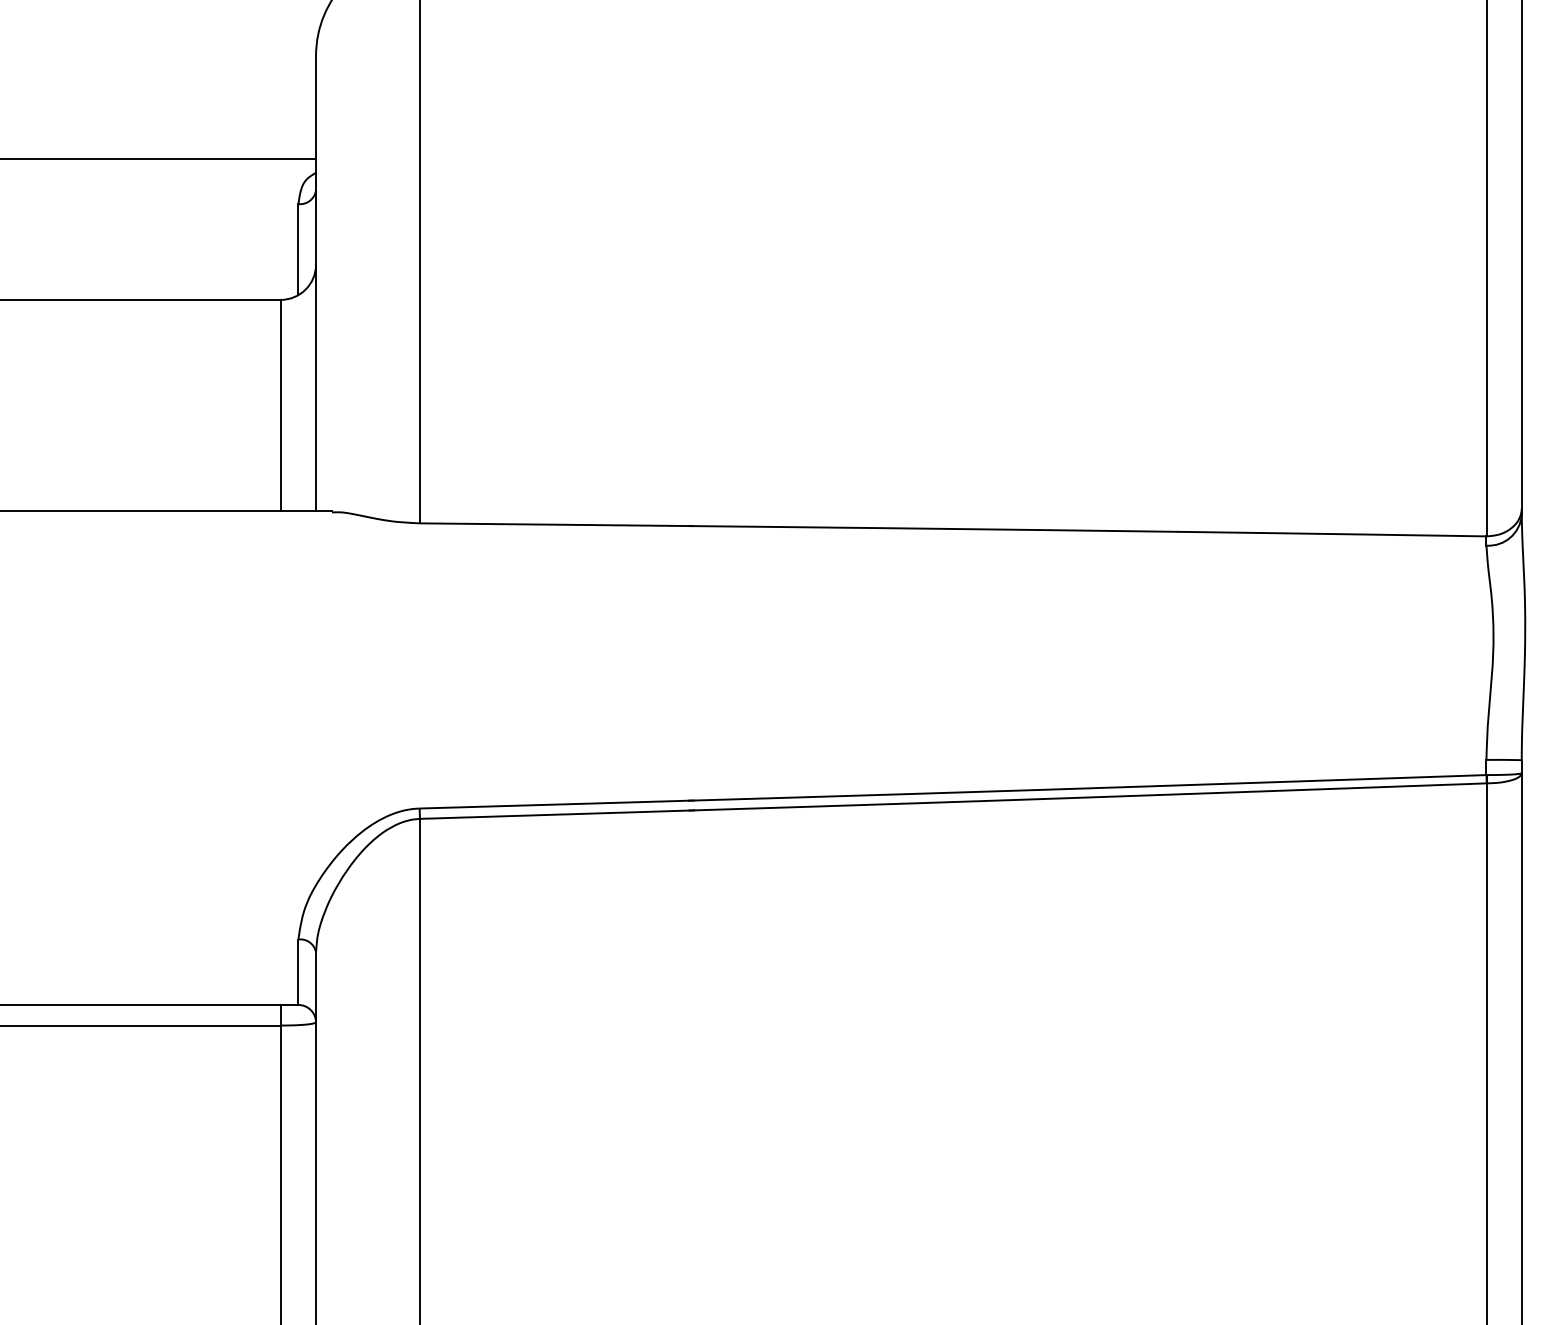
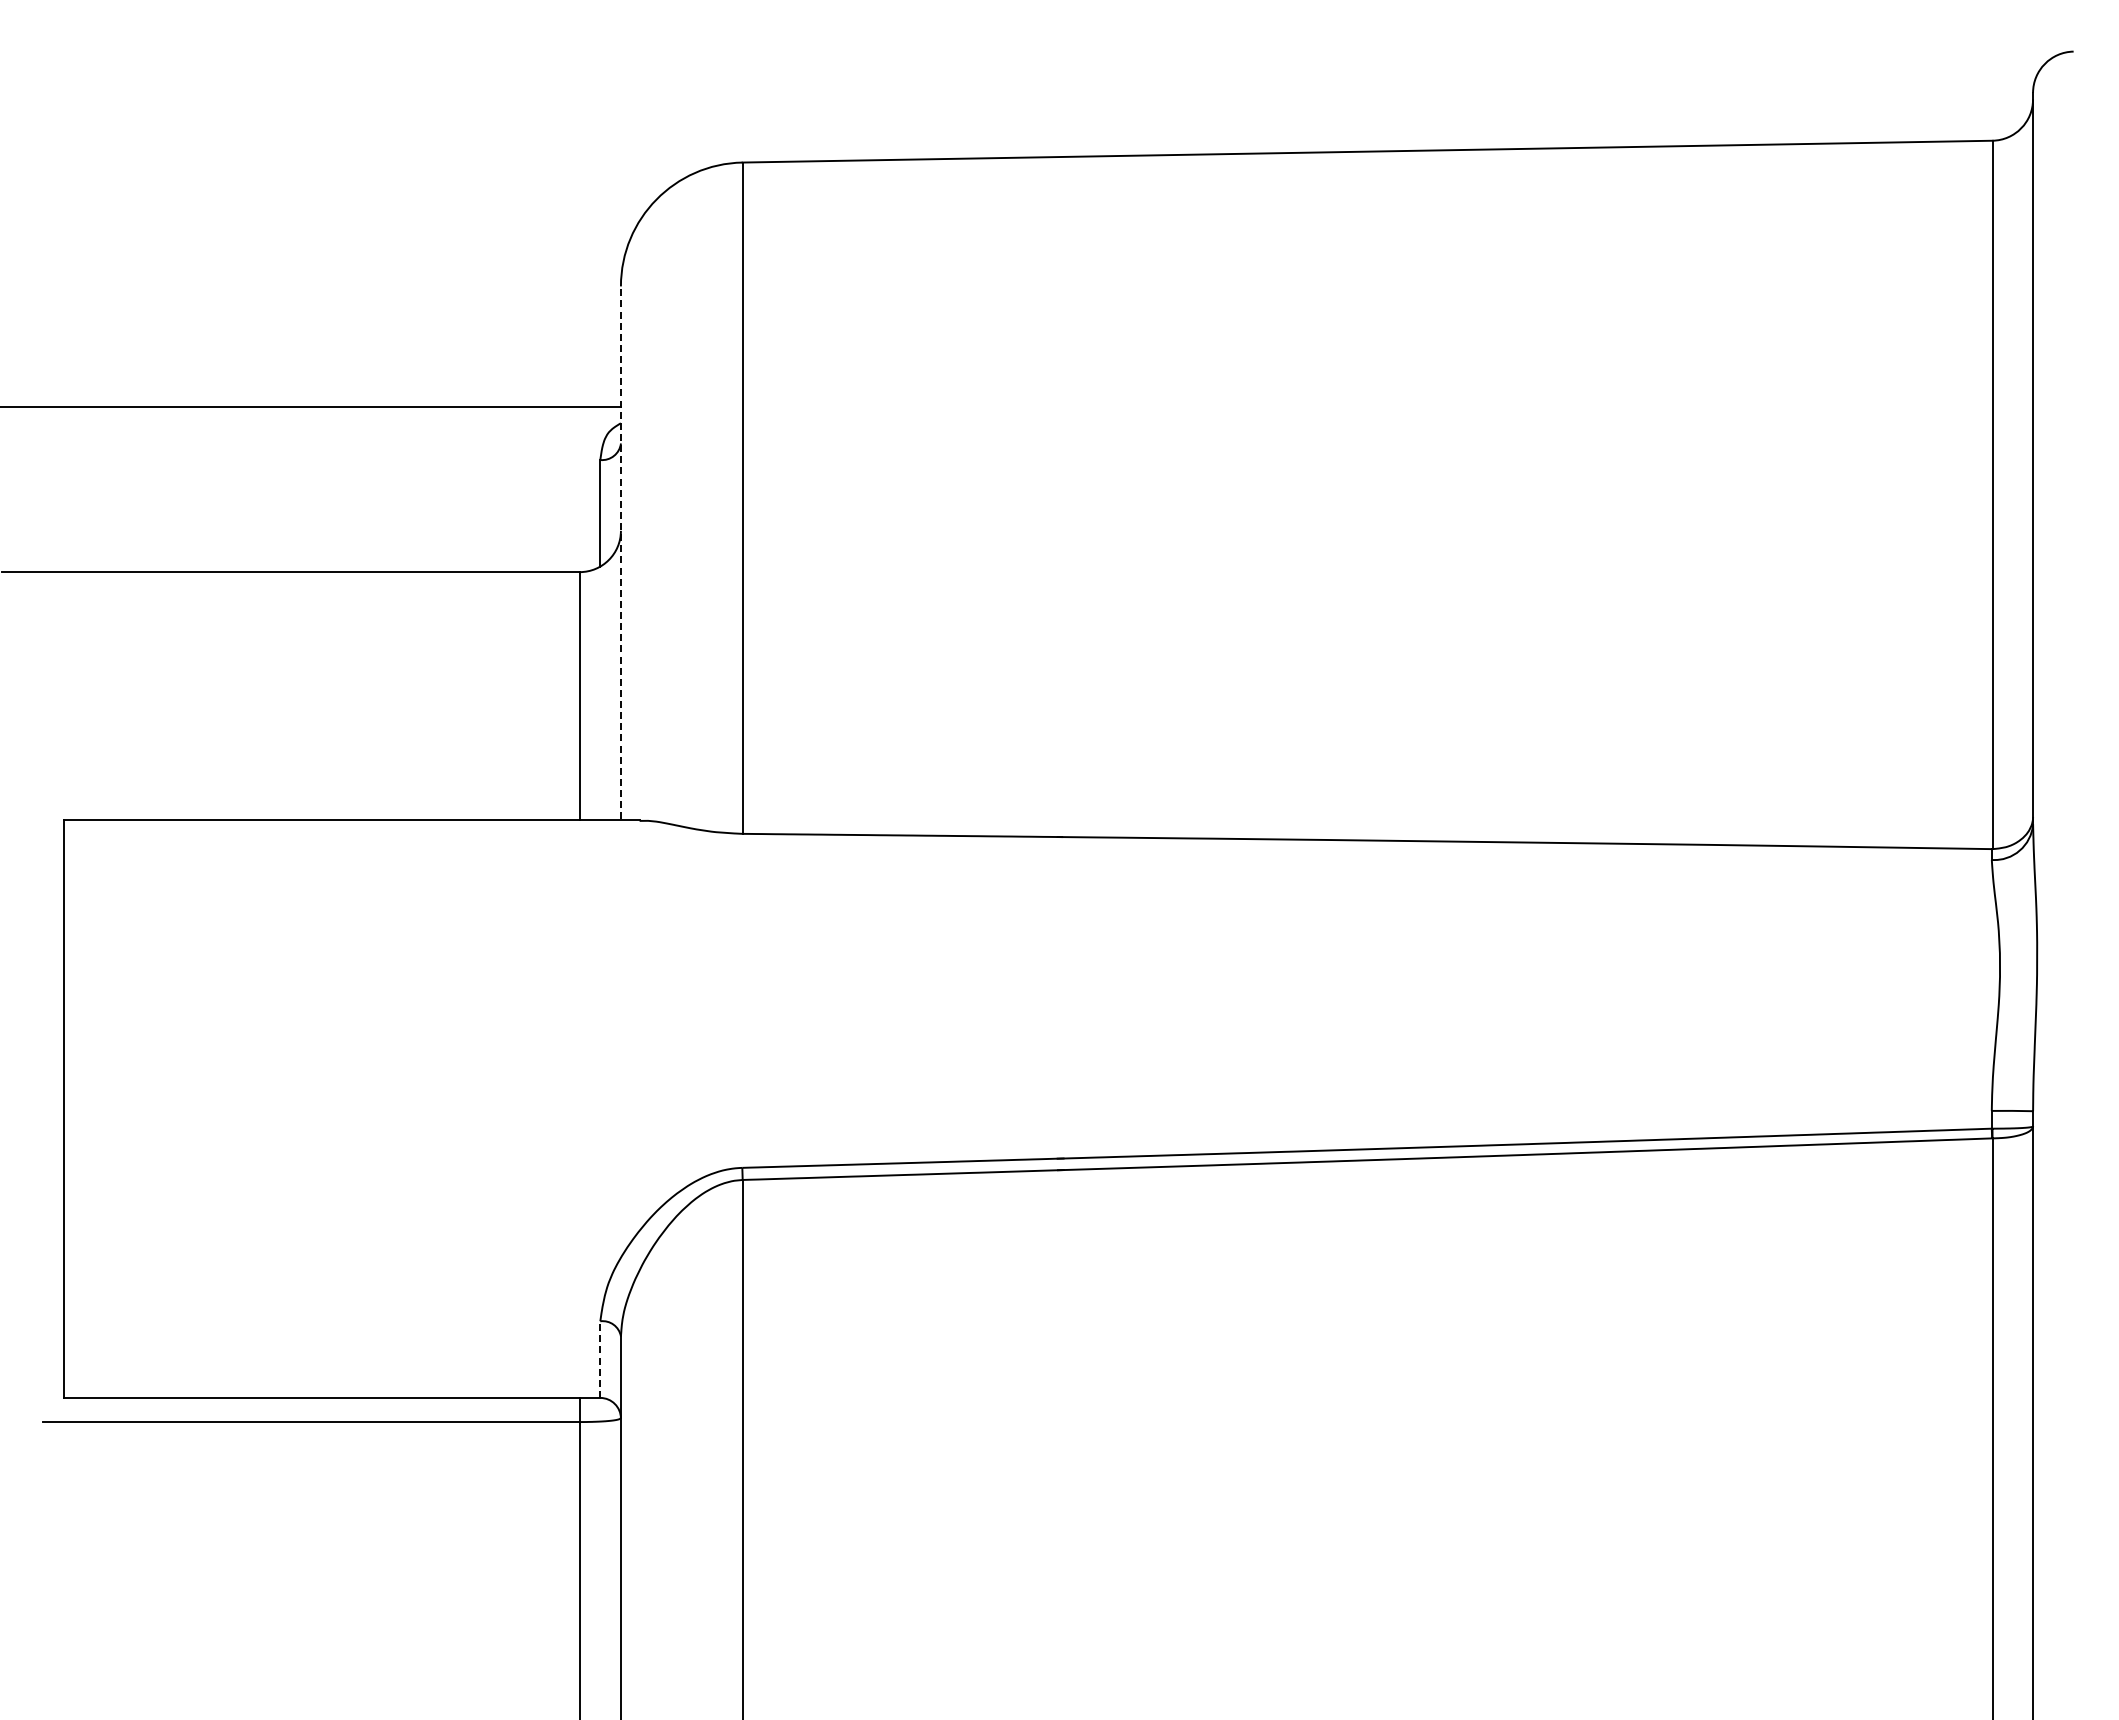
line: (315, 283) -> (620, 552), solid -> dashed
line: (298, 972) -> (600, 1359), solid -> dashed

